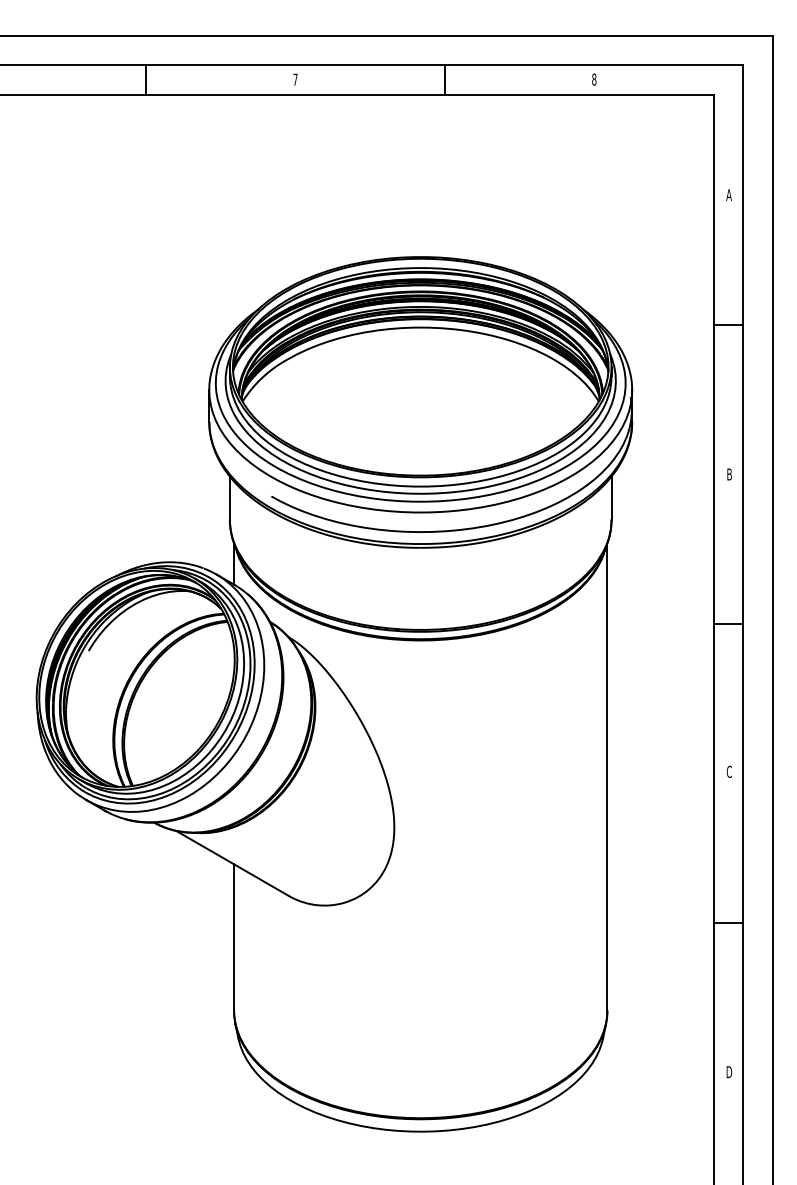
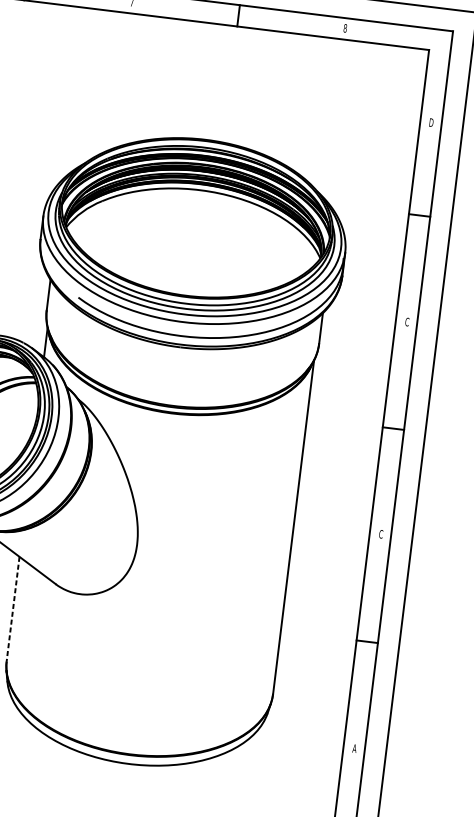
text: (728, 195) -> (430, 122), A -> D
text: (729, 474) -> (407, 322), B -> C
line: (234, 937) -> (13, 609), solid -> dashed
text: (729, 1072) -> (354, 748), D -> A

